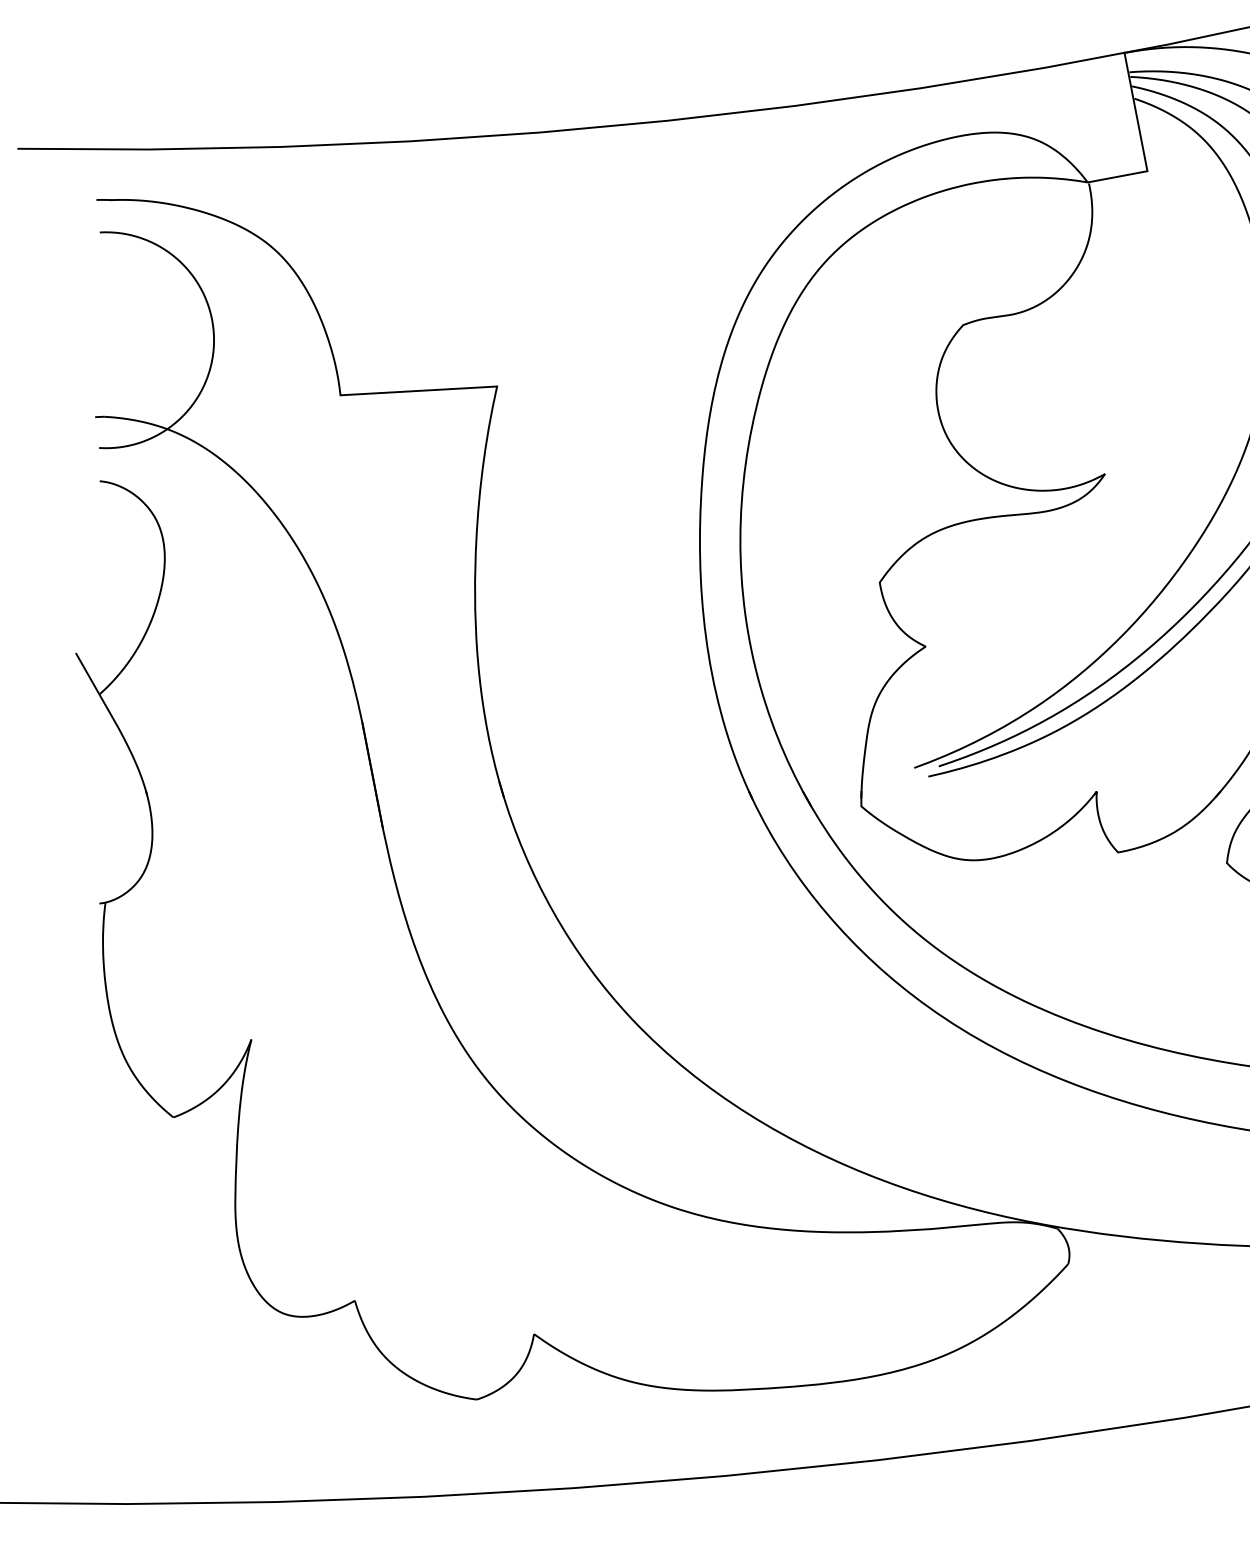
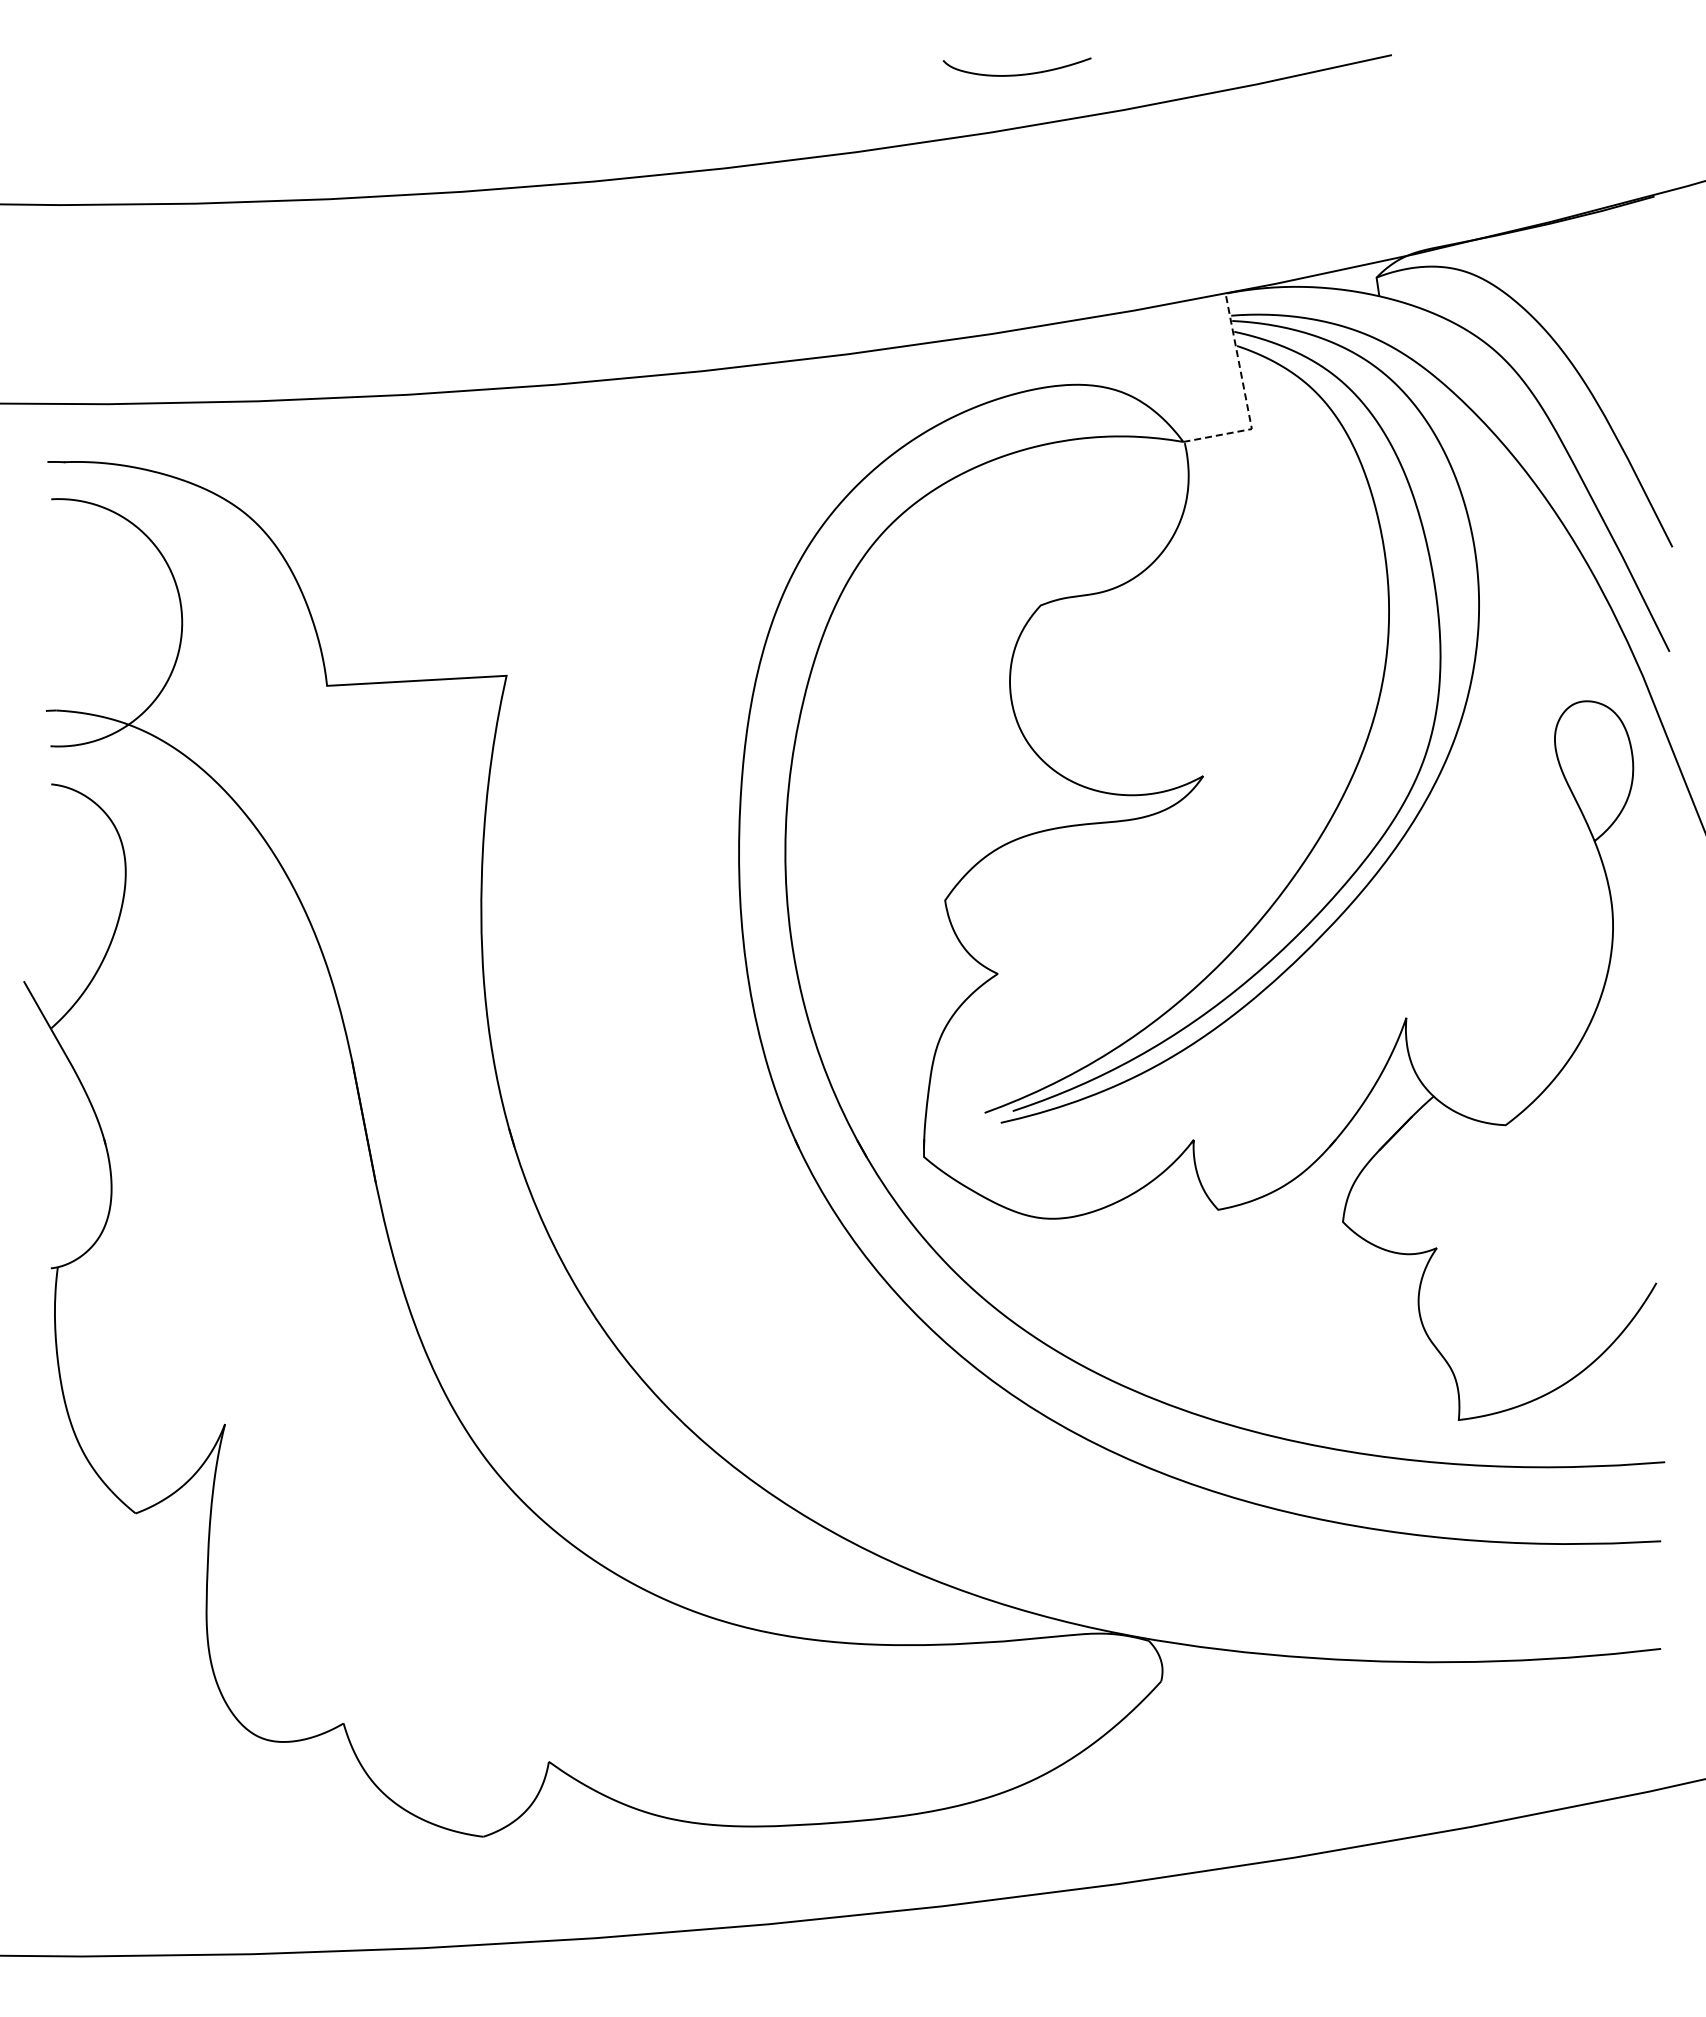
line: (1141, 141) -> (1245, 394), solid -> dashed

